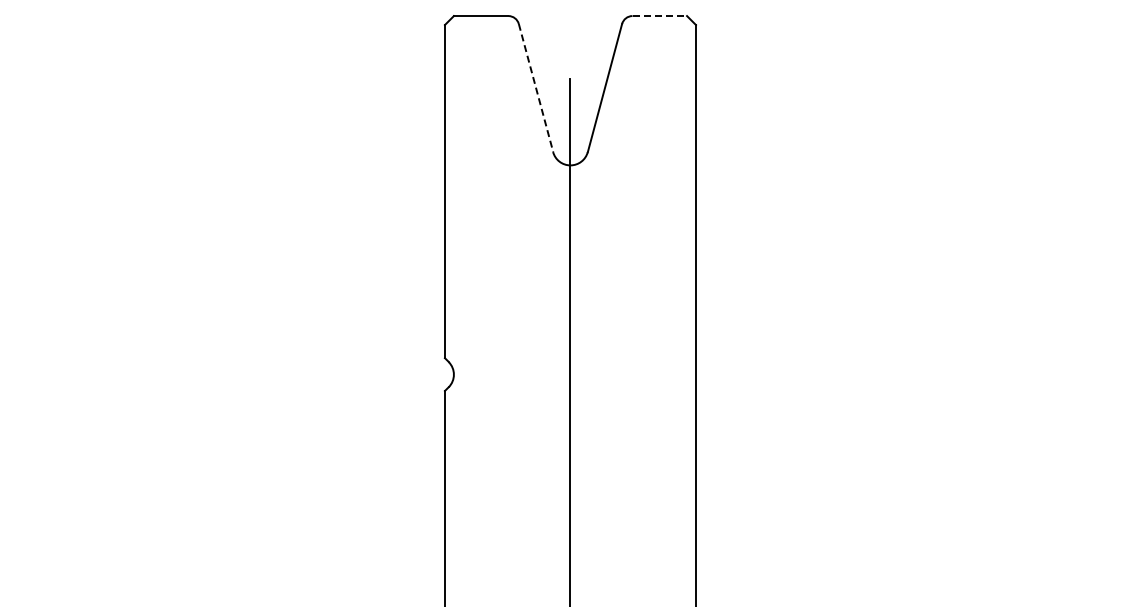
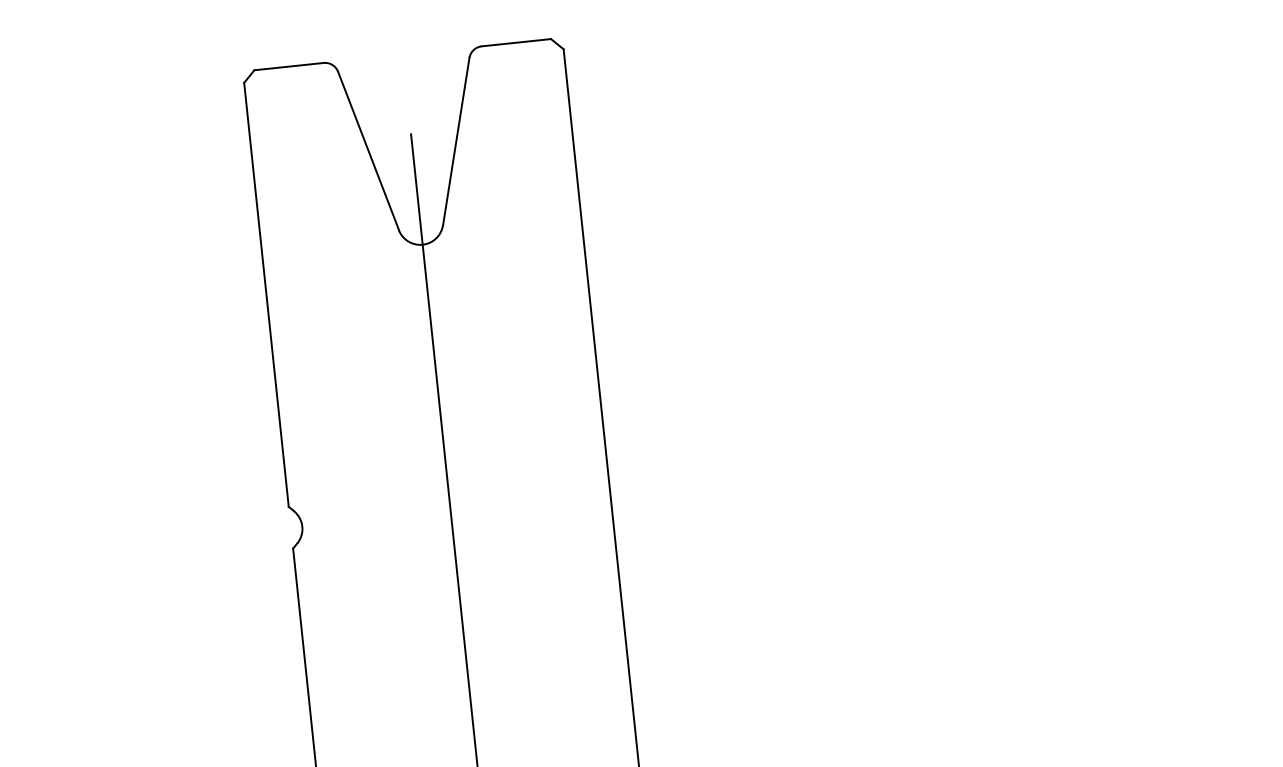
line: (660, 16) -> (517, 43), dashed -> solid
line: (536, 88) -> (369, 151), dashed -> solid

